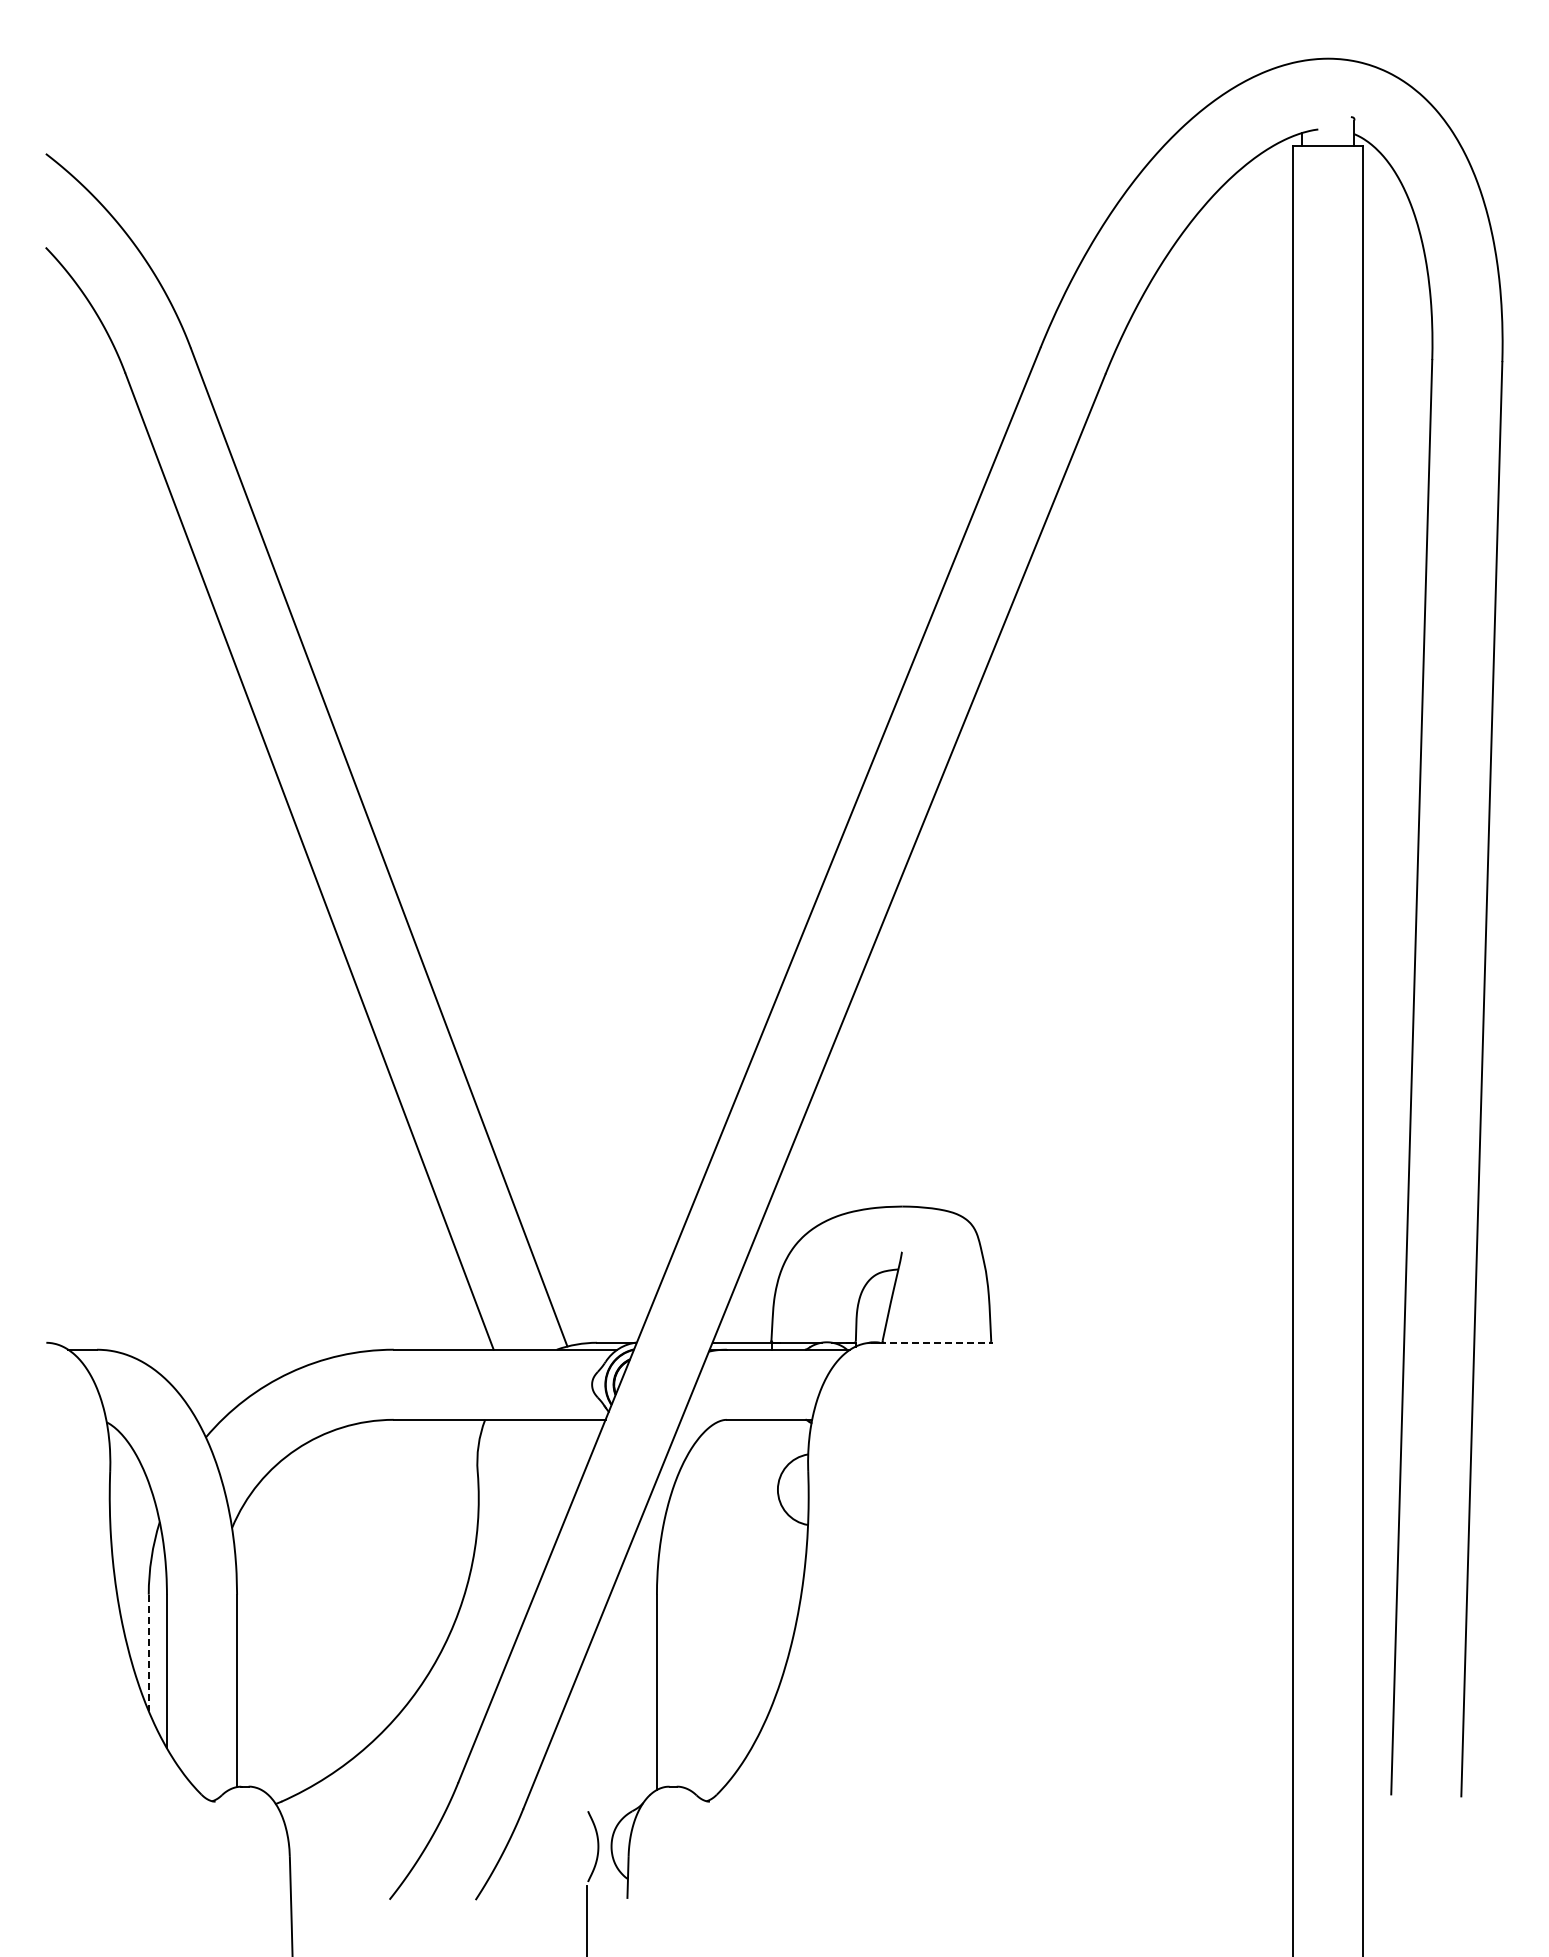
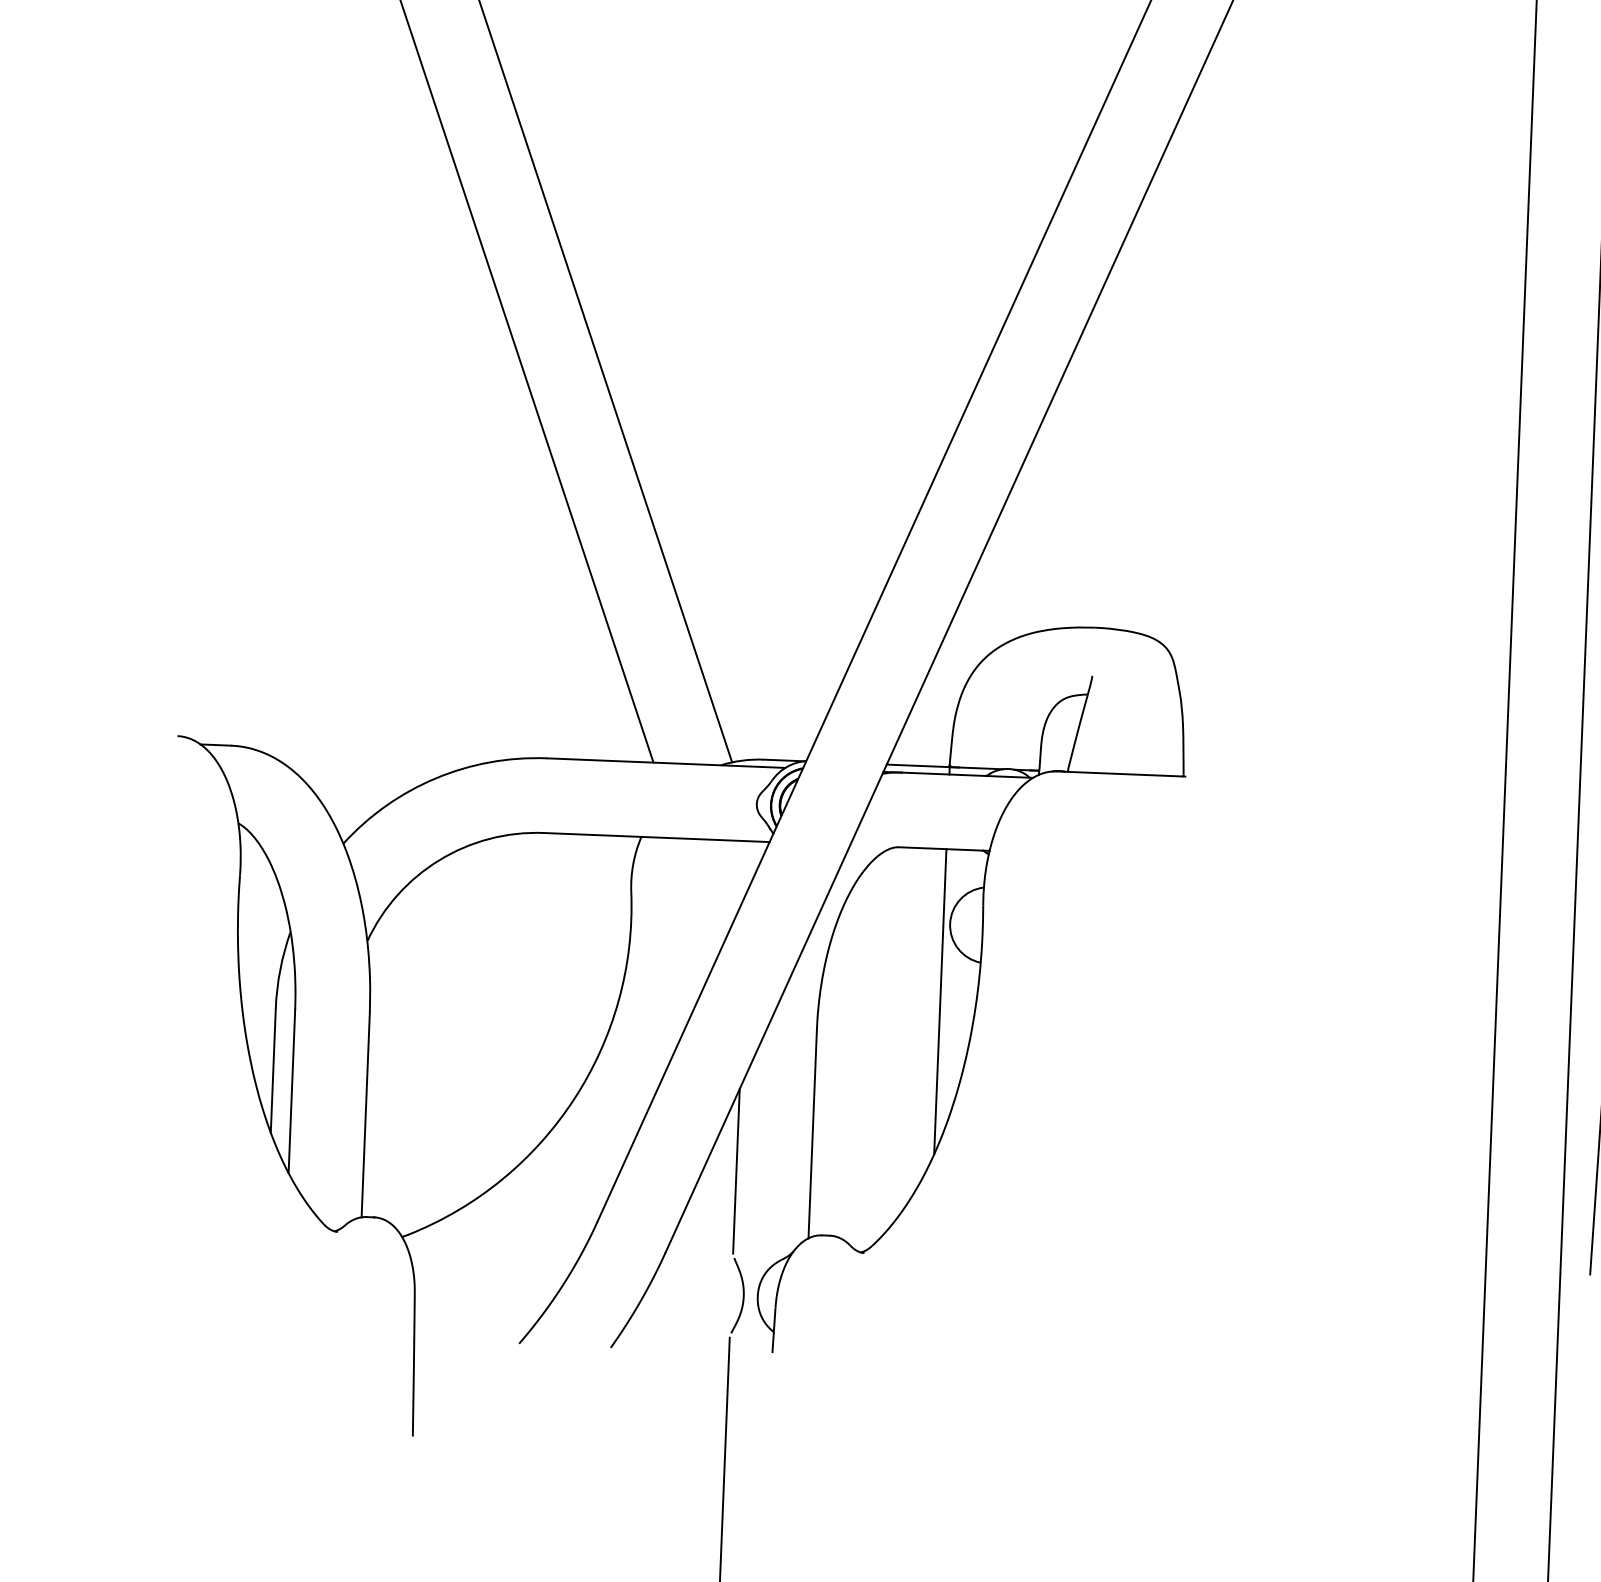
line: (936, 1342) -> (1125, 773), dashed -> solid
line: (771, 1562) -> (940, 1001), added
line: (148, 1653) -> (272, 1071), dashed -> solid
line: (586, 1729) -> (736, 1170), added

